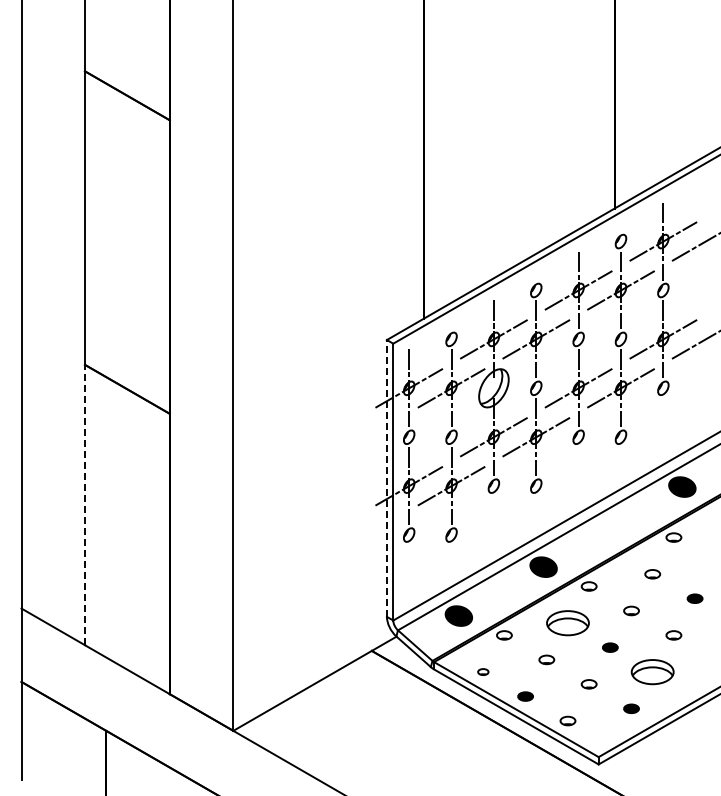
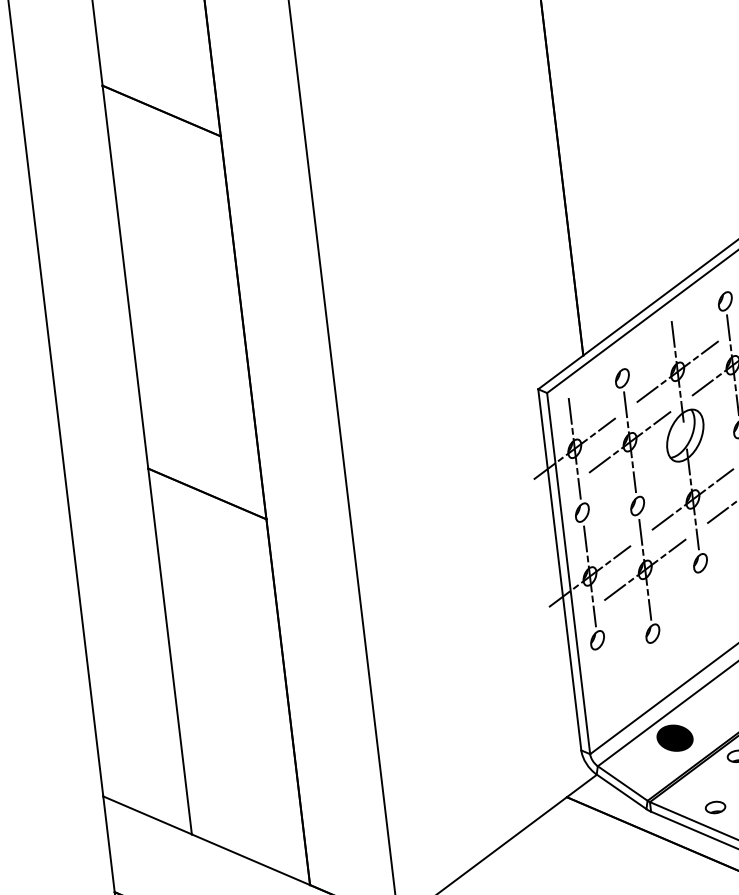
line: (386, 477) -> (559, 568), dashed -> solid
line: (85, 504) -> (170, 650), dashed -> solid
part: (483, 671) -> (715, 806), size x1.43

